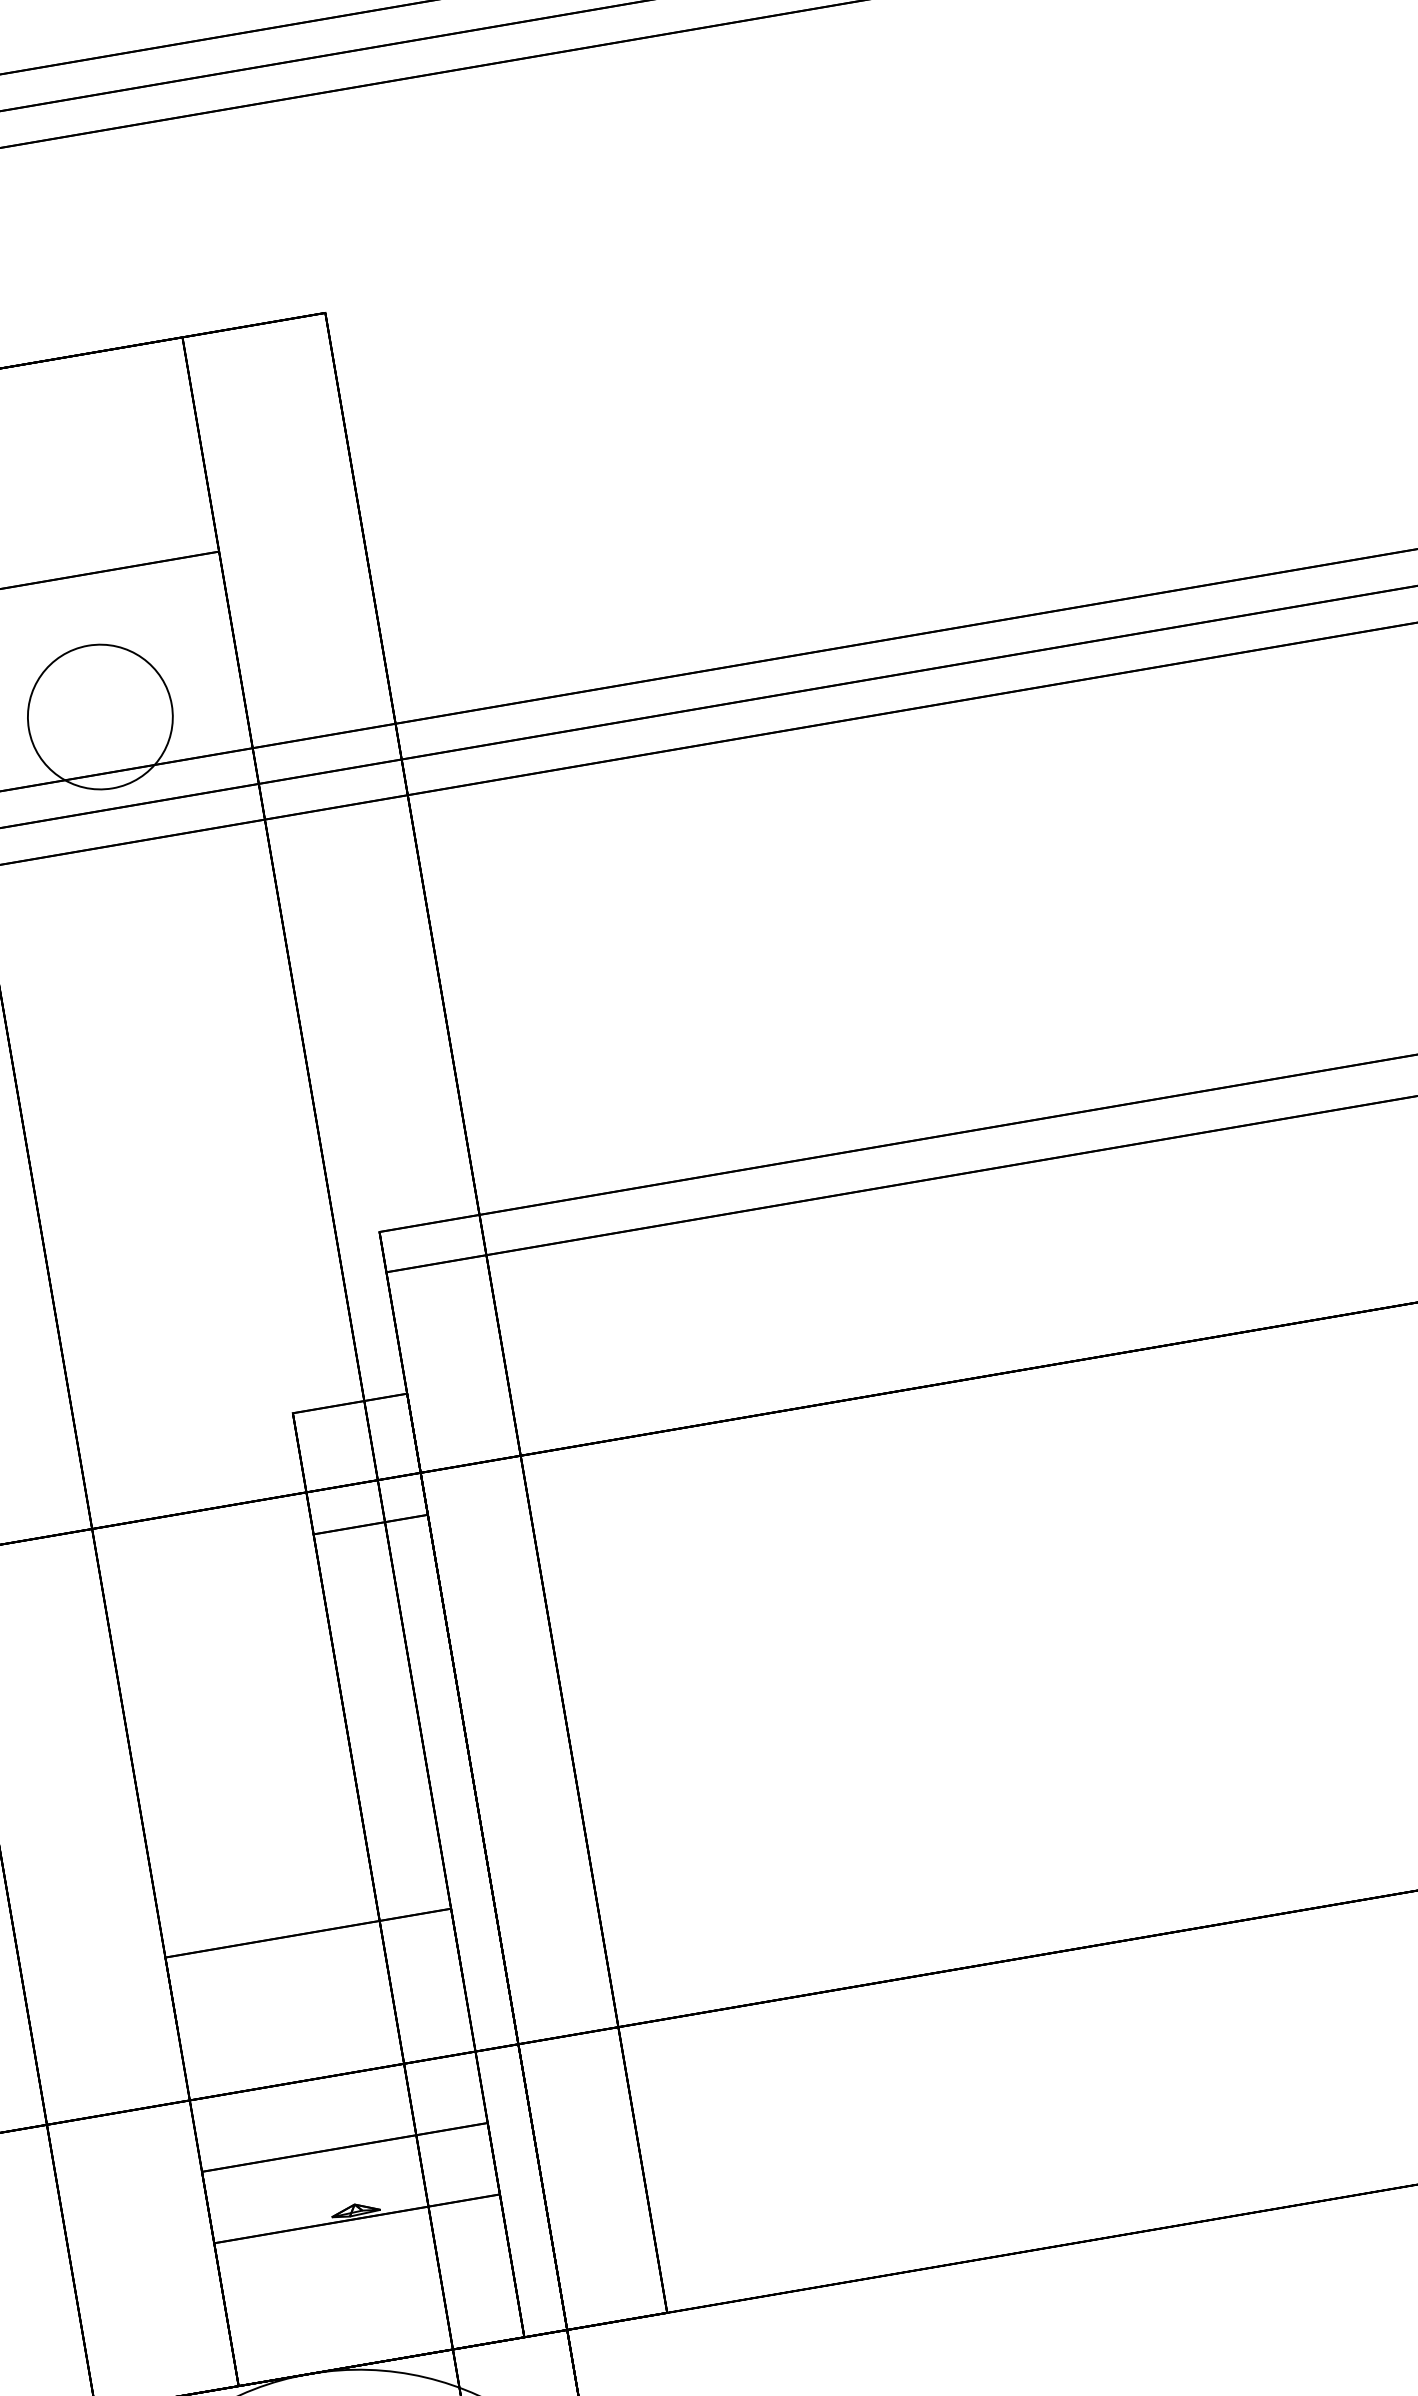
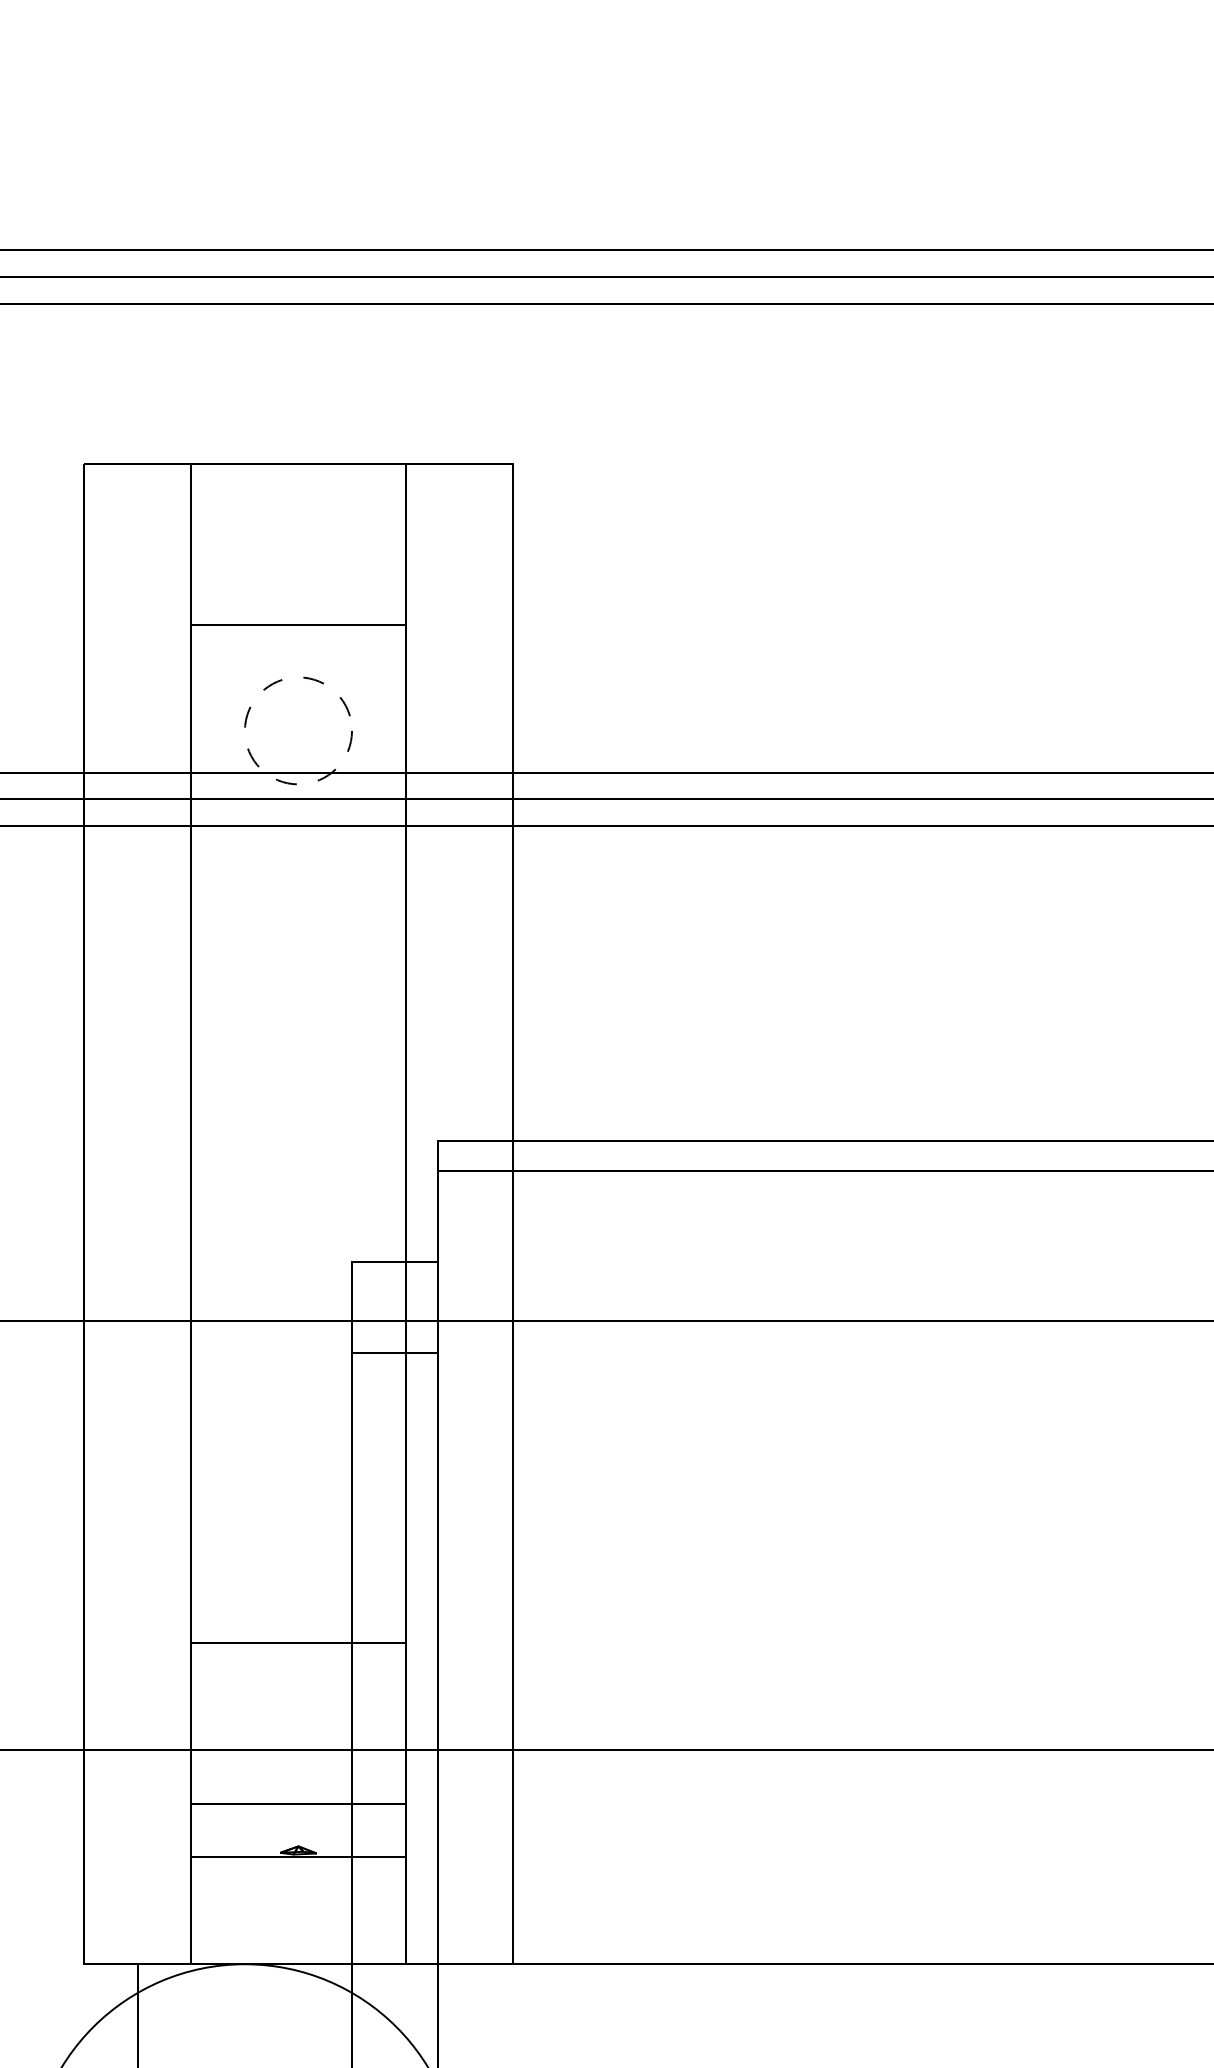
circle: (100, 716) -> (298, 730), solid -> dashed

